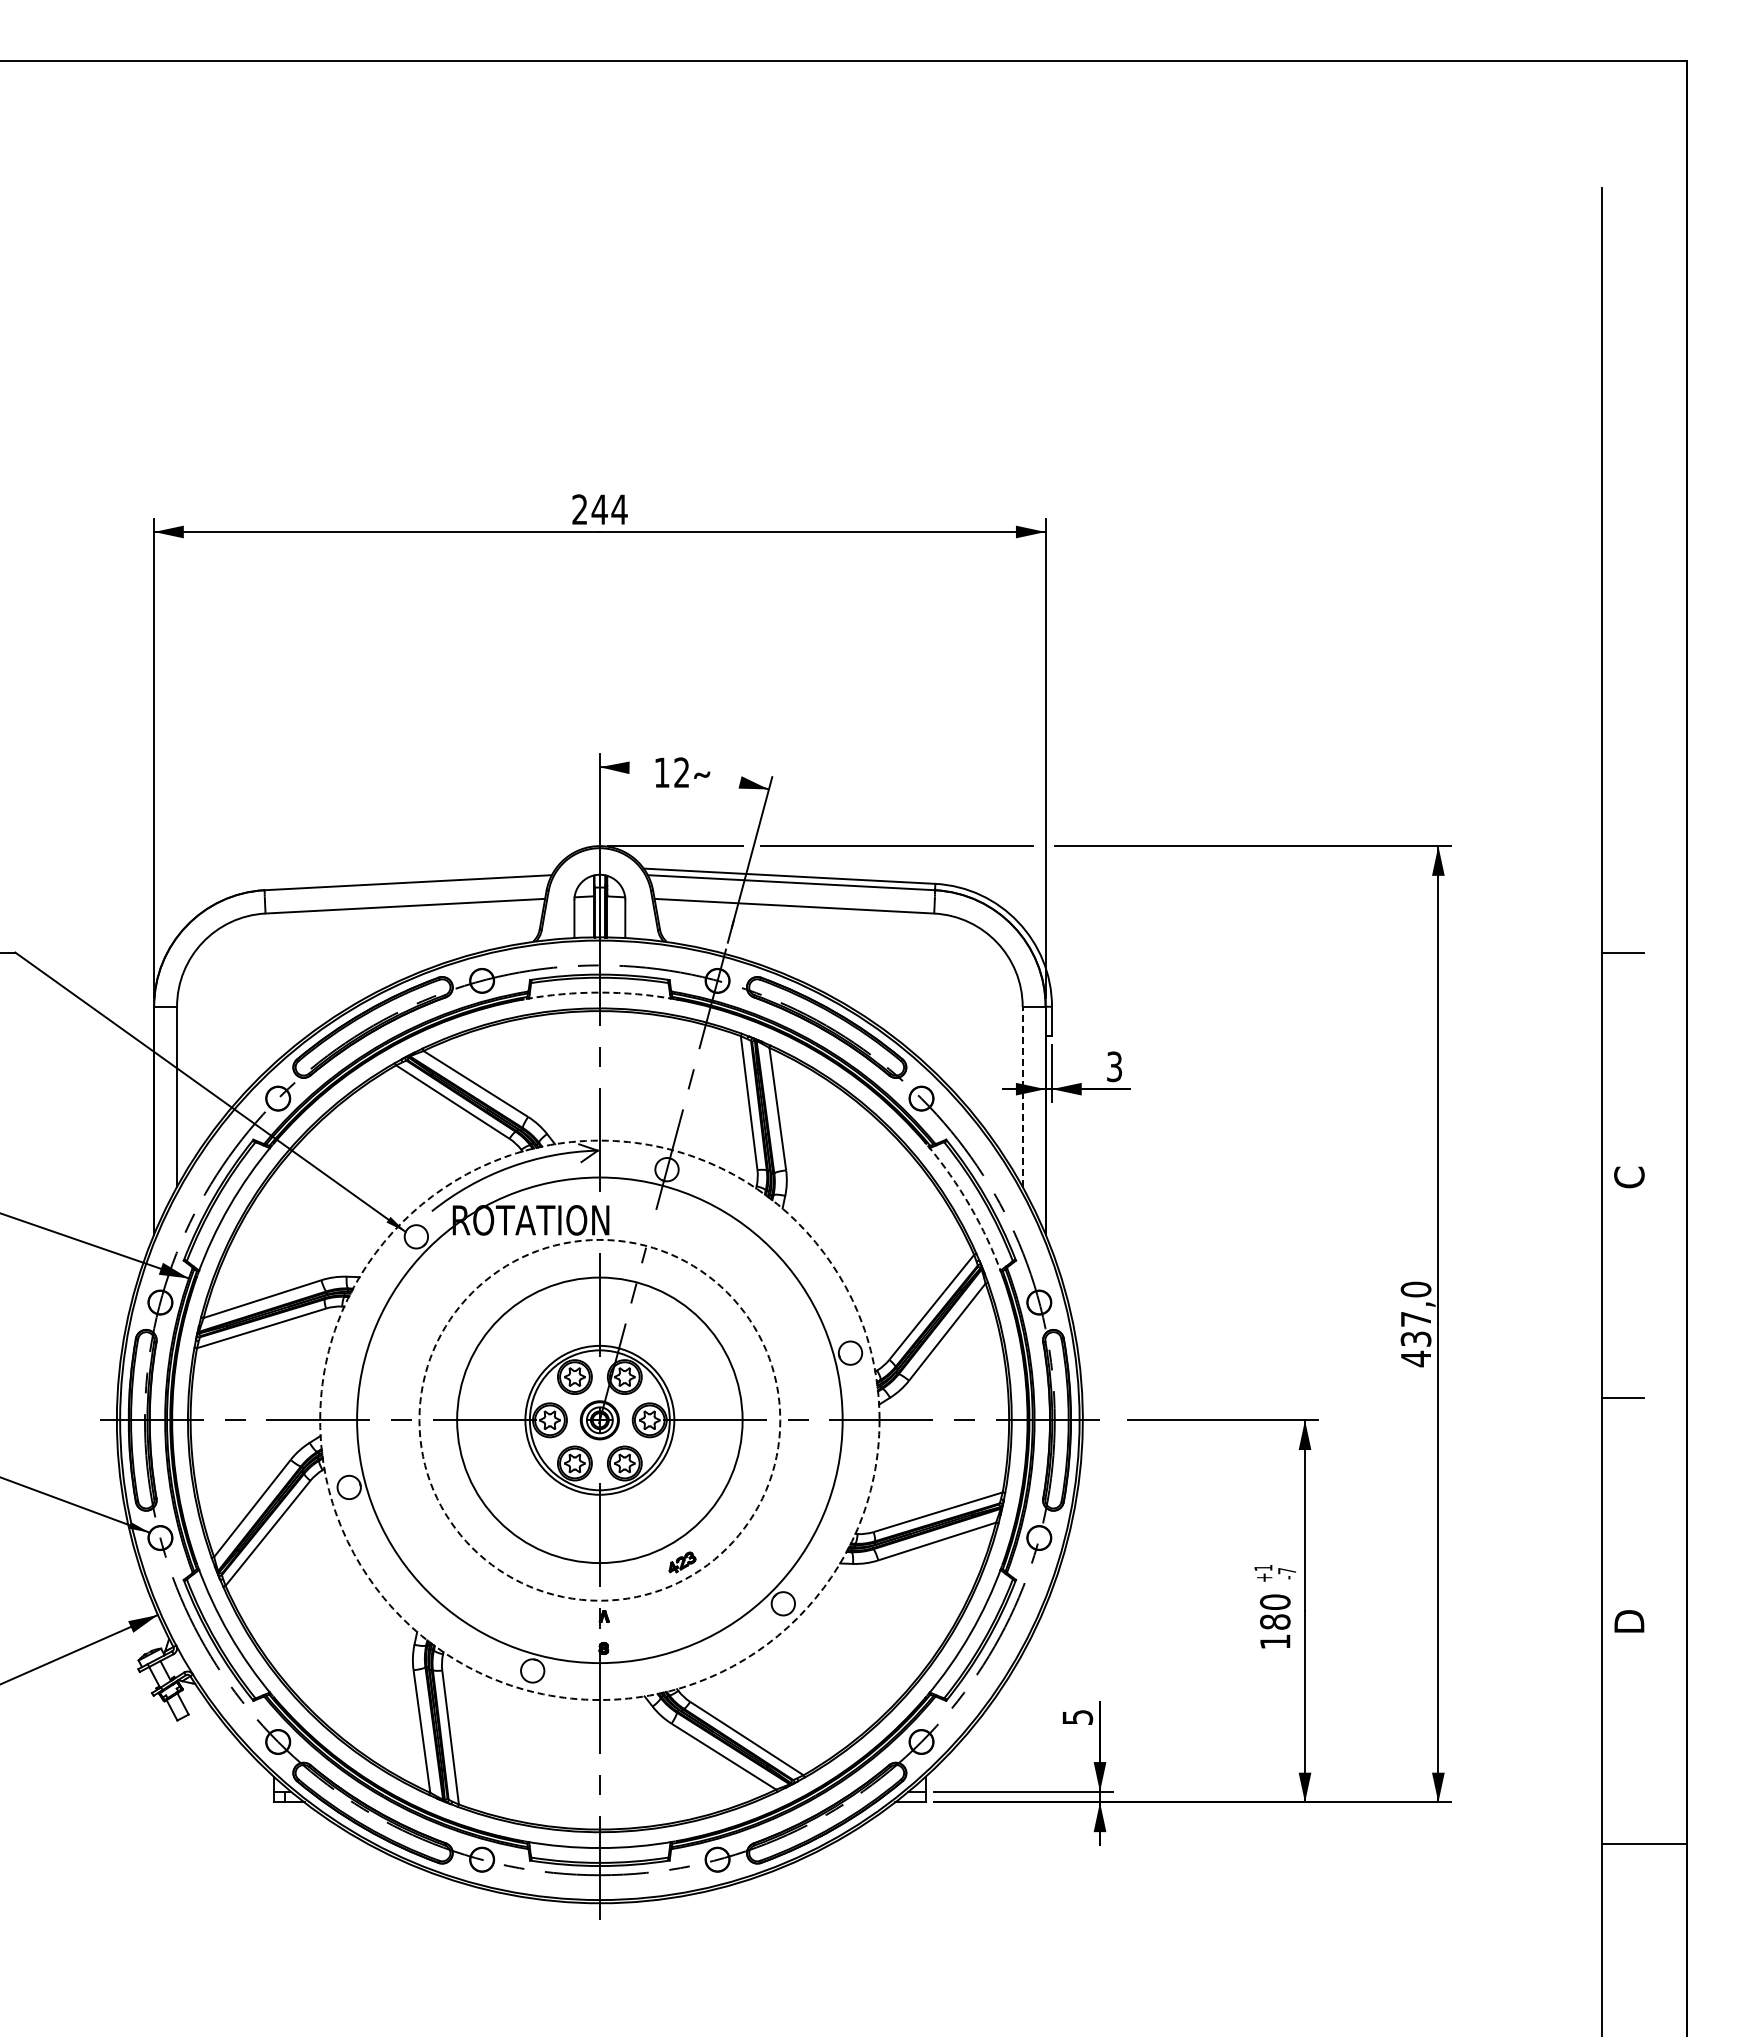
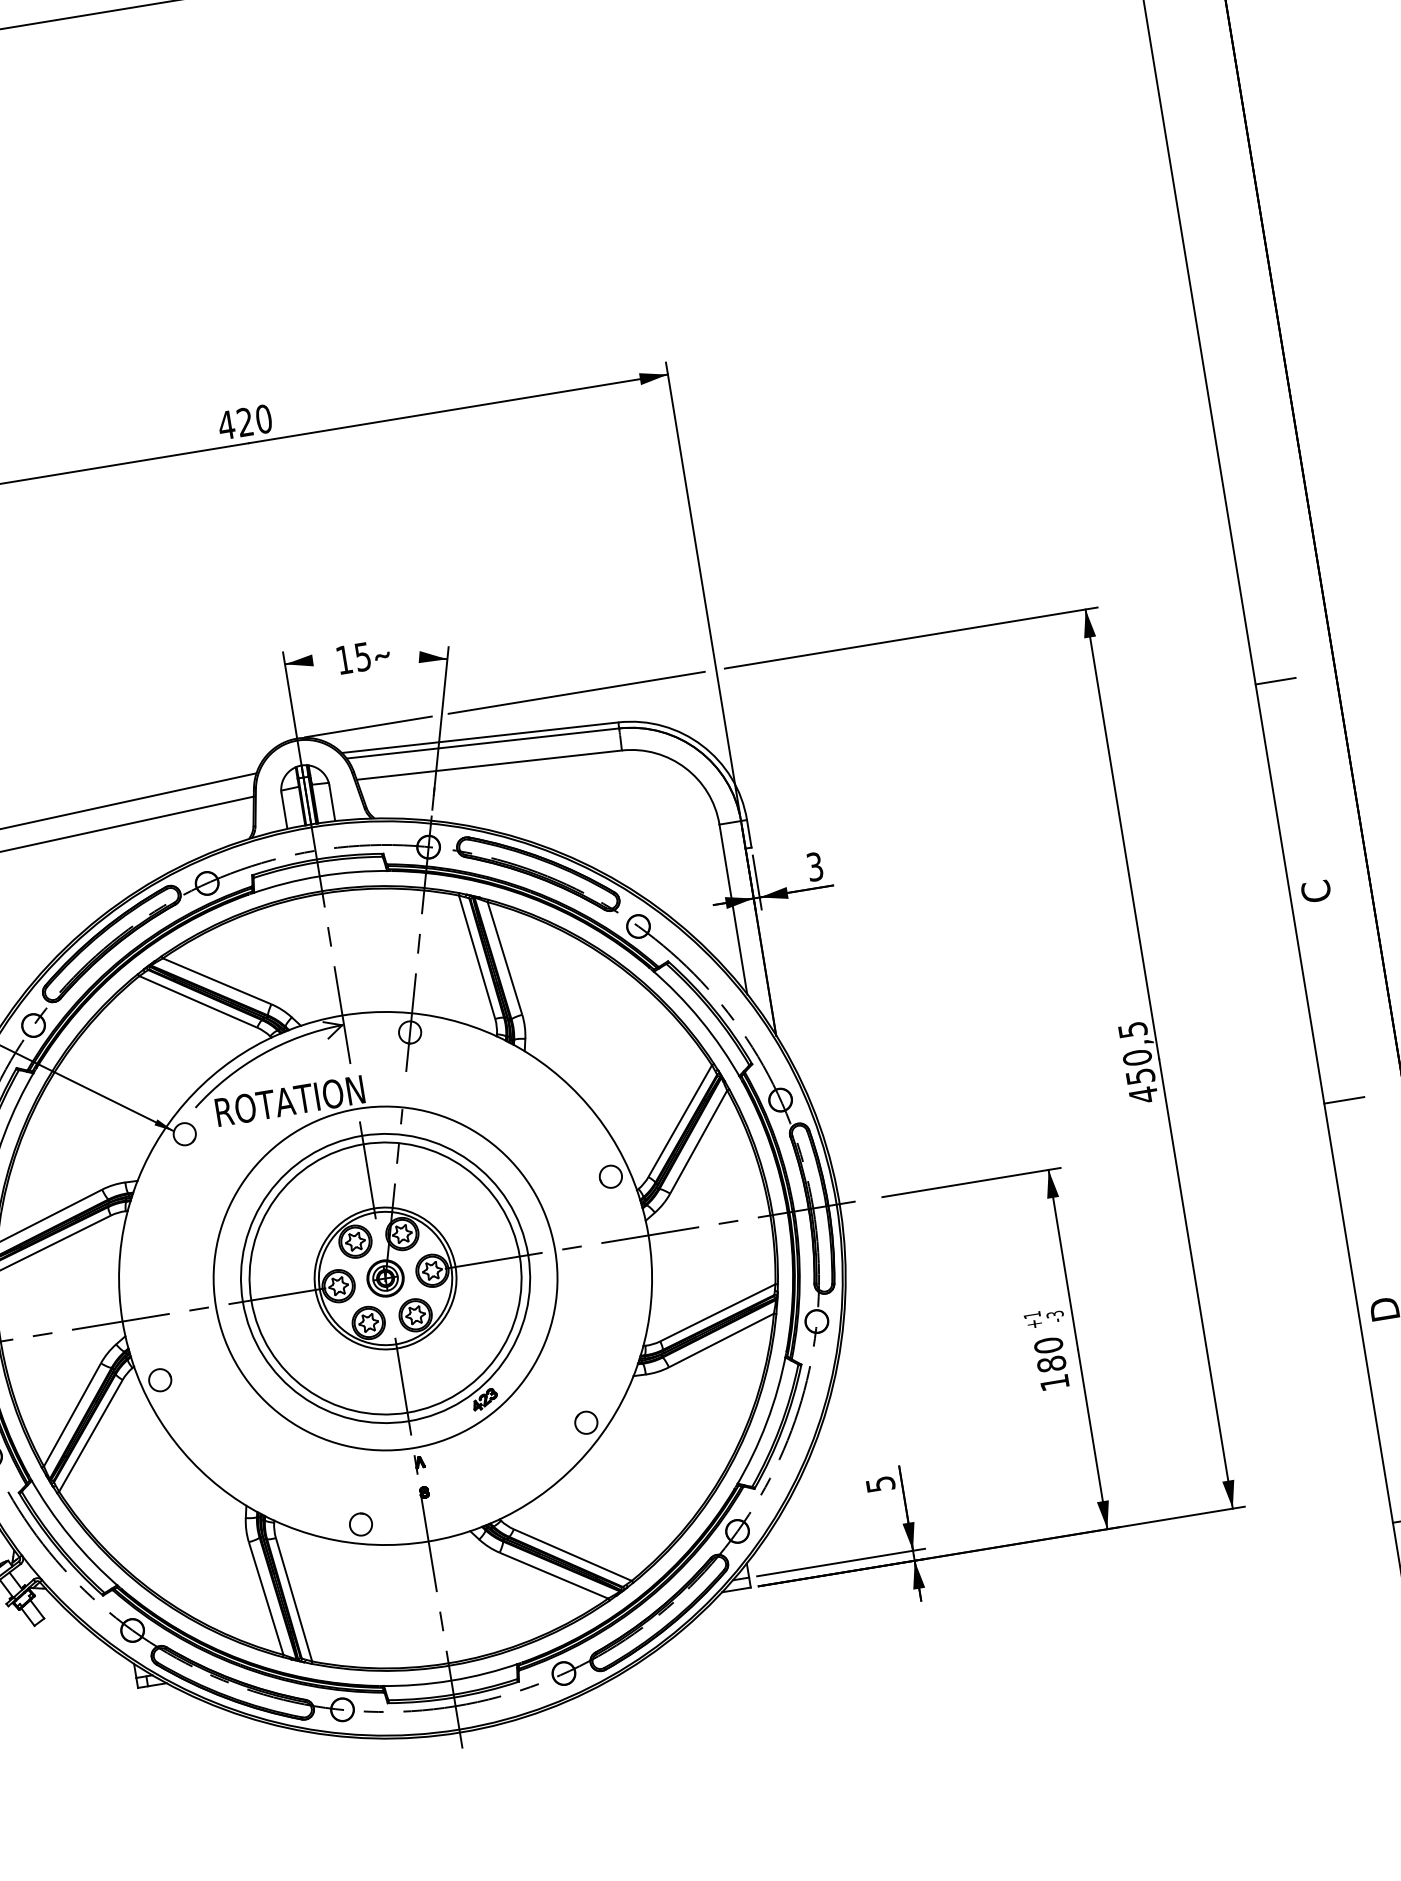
text: (599, 509) -> (244, 422), 244 -> 420
text: (681, 772) -> (362, 656), 12 -> 15
arc: (599, 992) -> (319, 876), dashed -> solid
line: (1022, 1096) -> (733, 908), dashed -> solid
arc: (970, 1206) -> (701, 1020), dashed -> solid
text: (1415, 1313) -> (1136, 1052), 437,0 -> 450,5
circle: (599, 1419) -> (385, 1277), dashed -> solid
circle: (599, 1420) -> (385, 1278), dashed -> solid
circle: (599, 1420) -> (385, 1278), size x0.62
text: (1287, 1571) -> (1055, 1314), -7 -> -3

